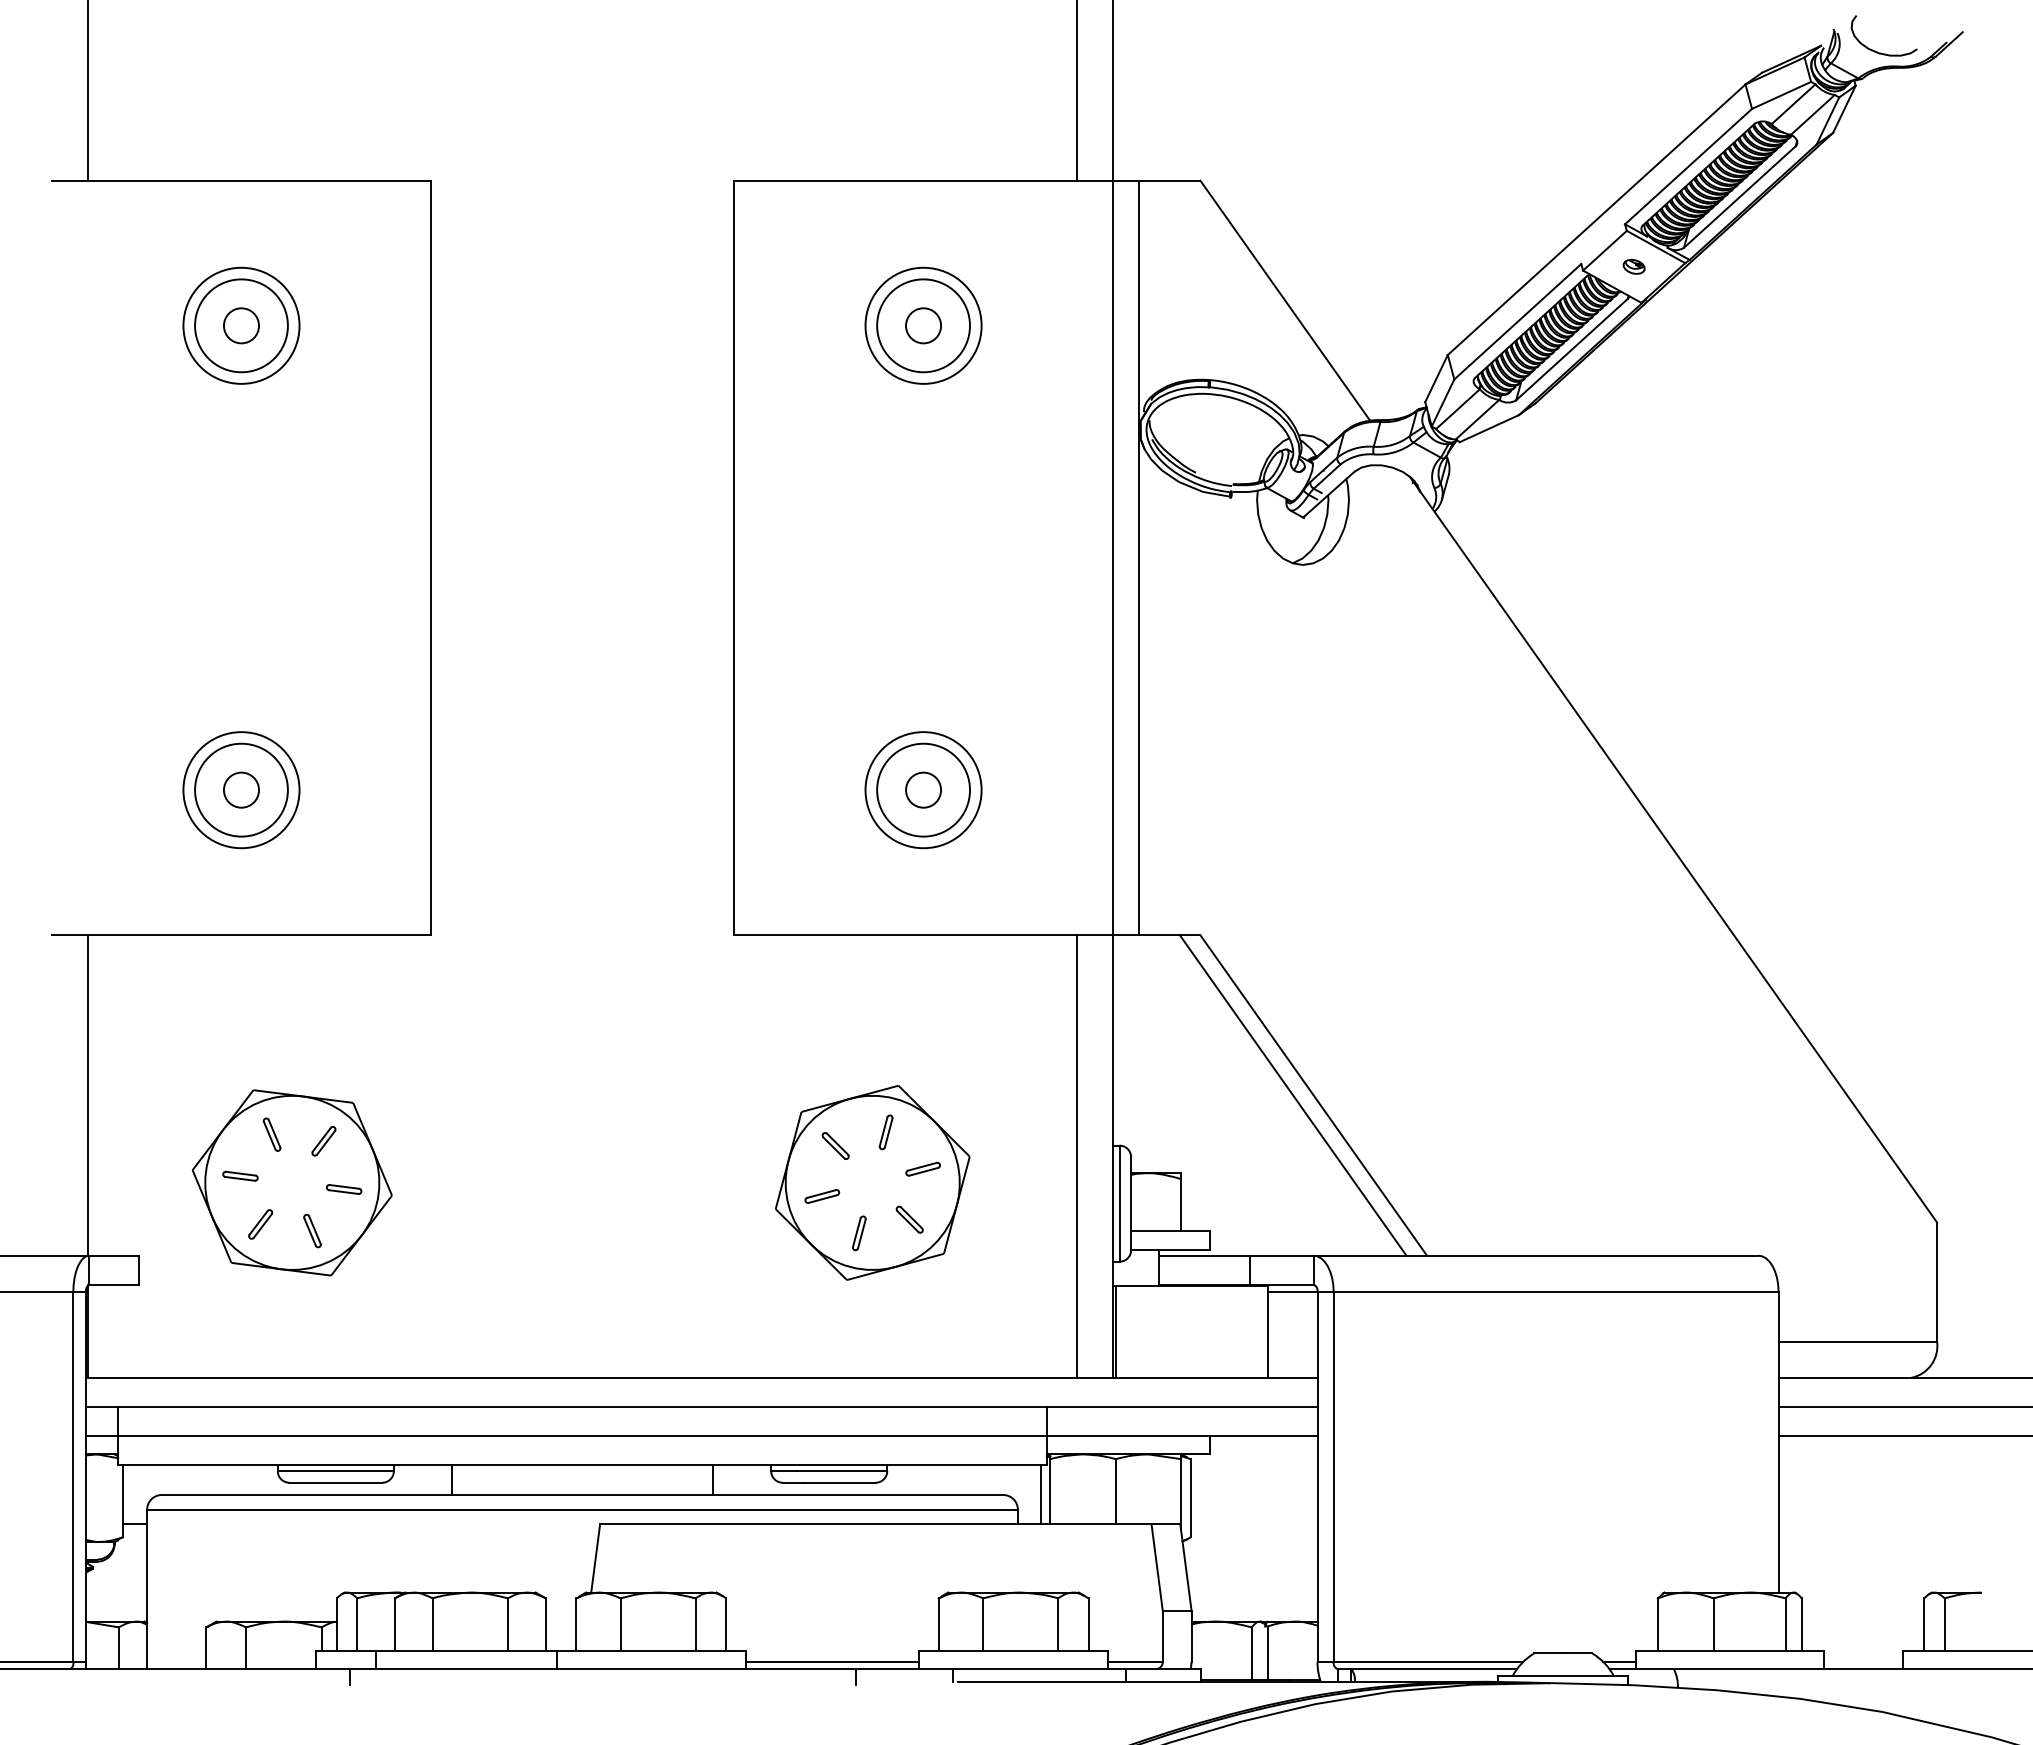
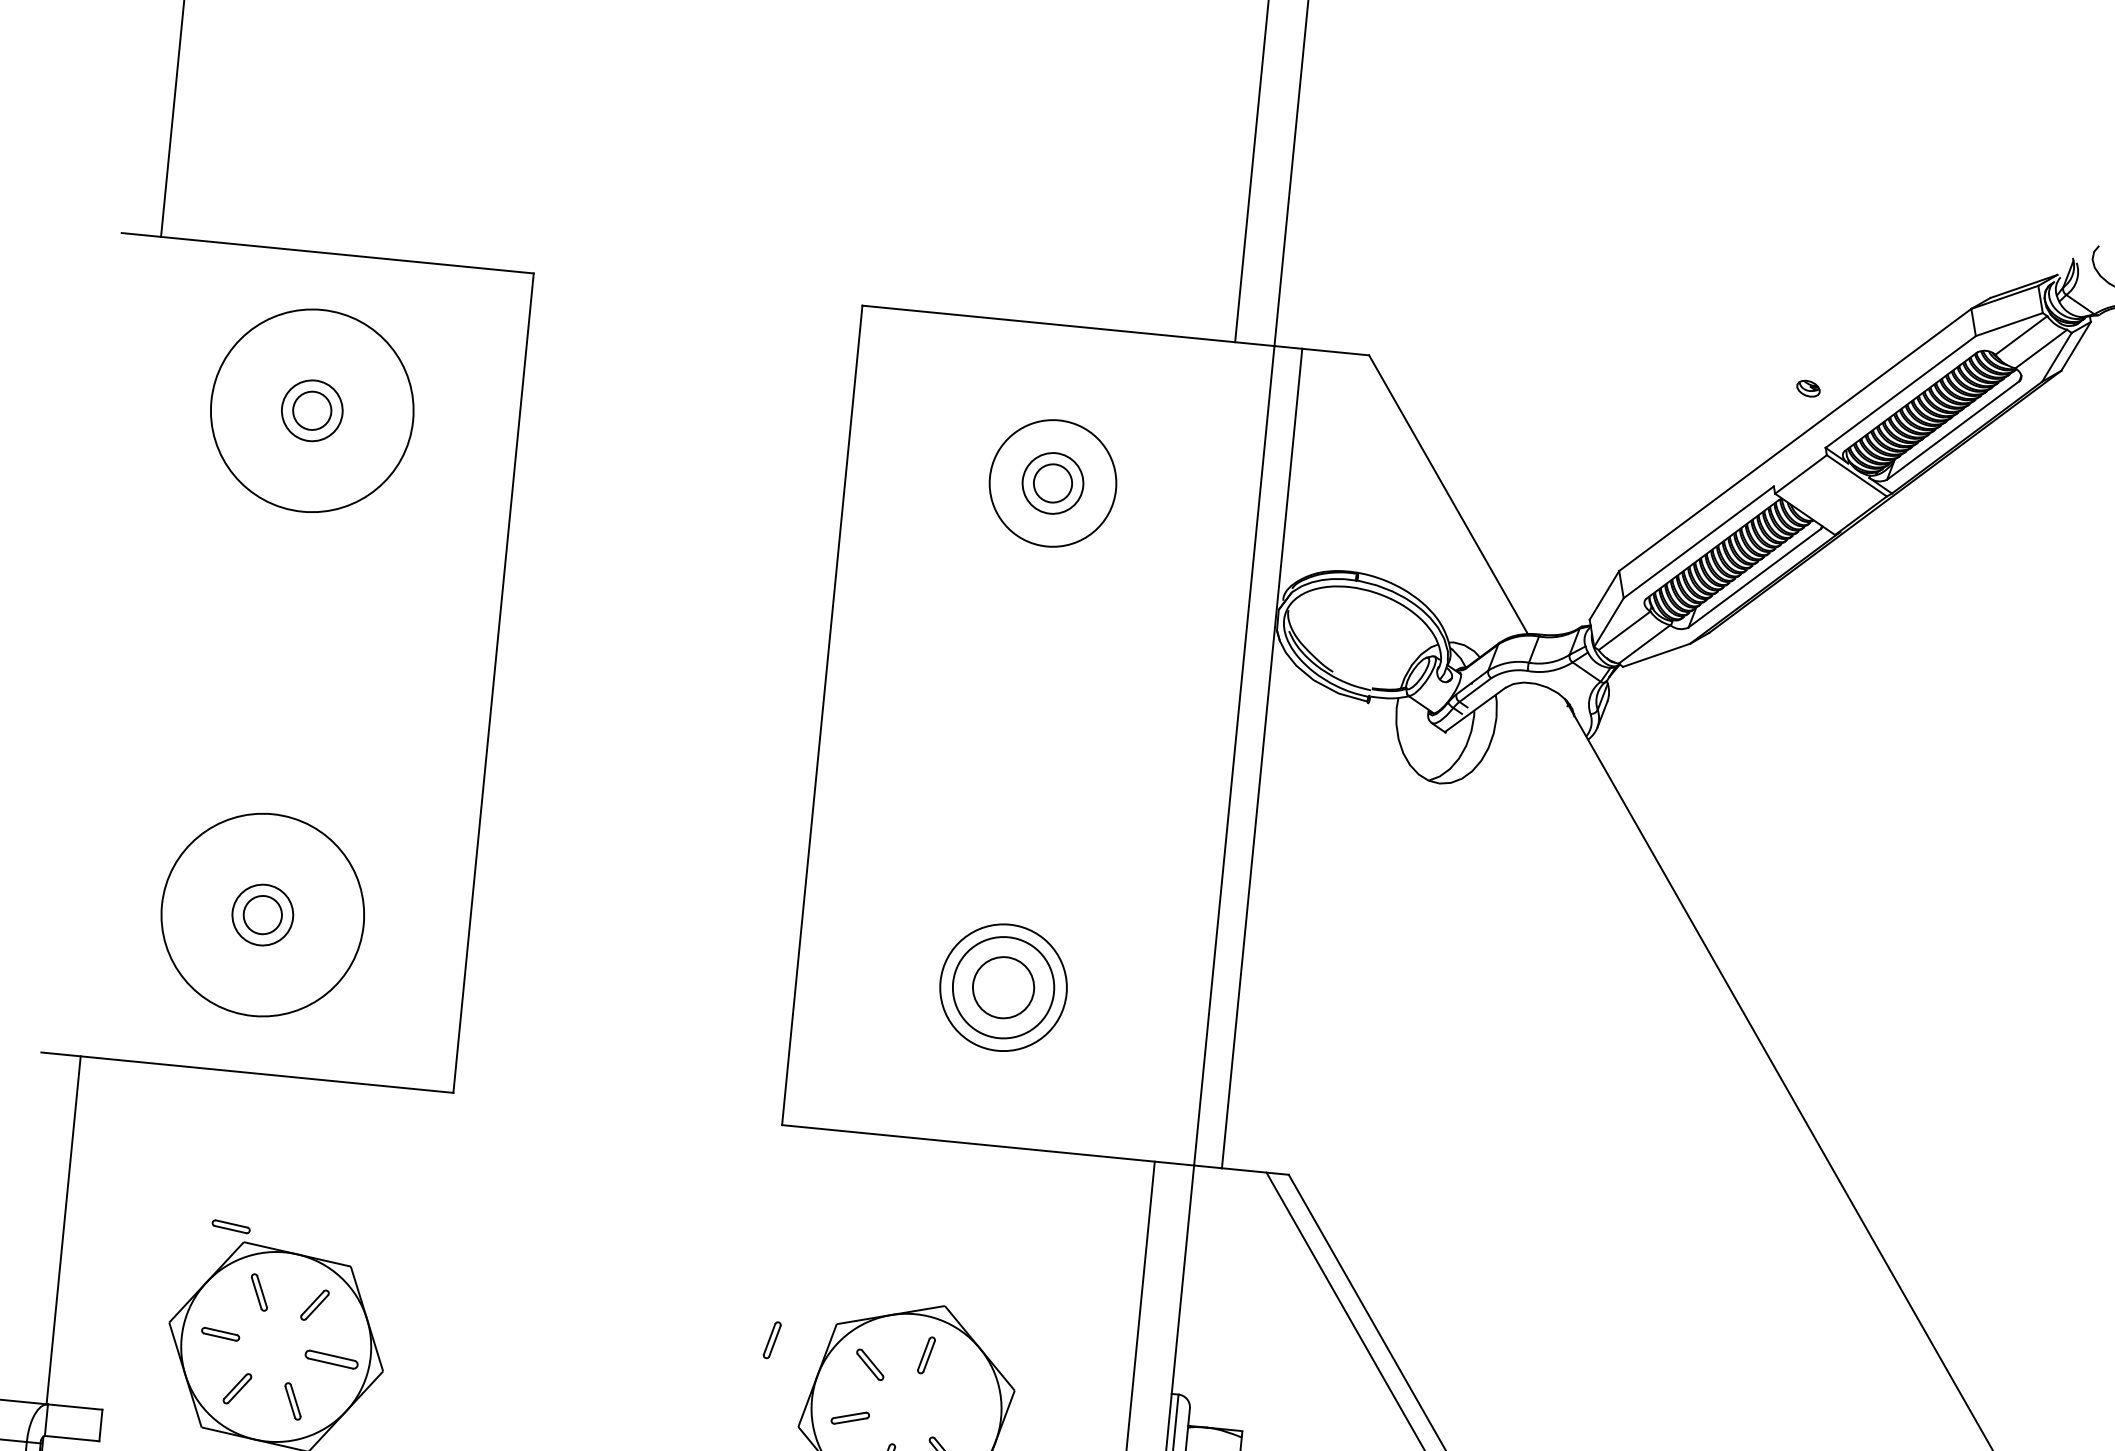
part: (1633, 266) -> (1807, 388), moved
circle: (241, 325) -> (312, 410), size x0.6
circle: (241, 325) -> (312, 410), size x1.6
circle: (923, 325) -> (1052, 483), size x0.6
circle: (241, 789) -> (262, 914), size x0.6
circle: (923, 789) -> (1003, 986), size x1.6
circle: (241, 790) -> (262, 915), size x1.6
part: (240, 1076) -> (231, 1225), added
part: (743, 1132) -> (771, 1340), added
part: (922, 1168) -> (962, 1398), removed
part: (344, 1189) -> (332, 1359), size x1.4

